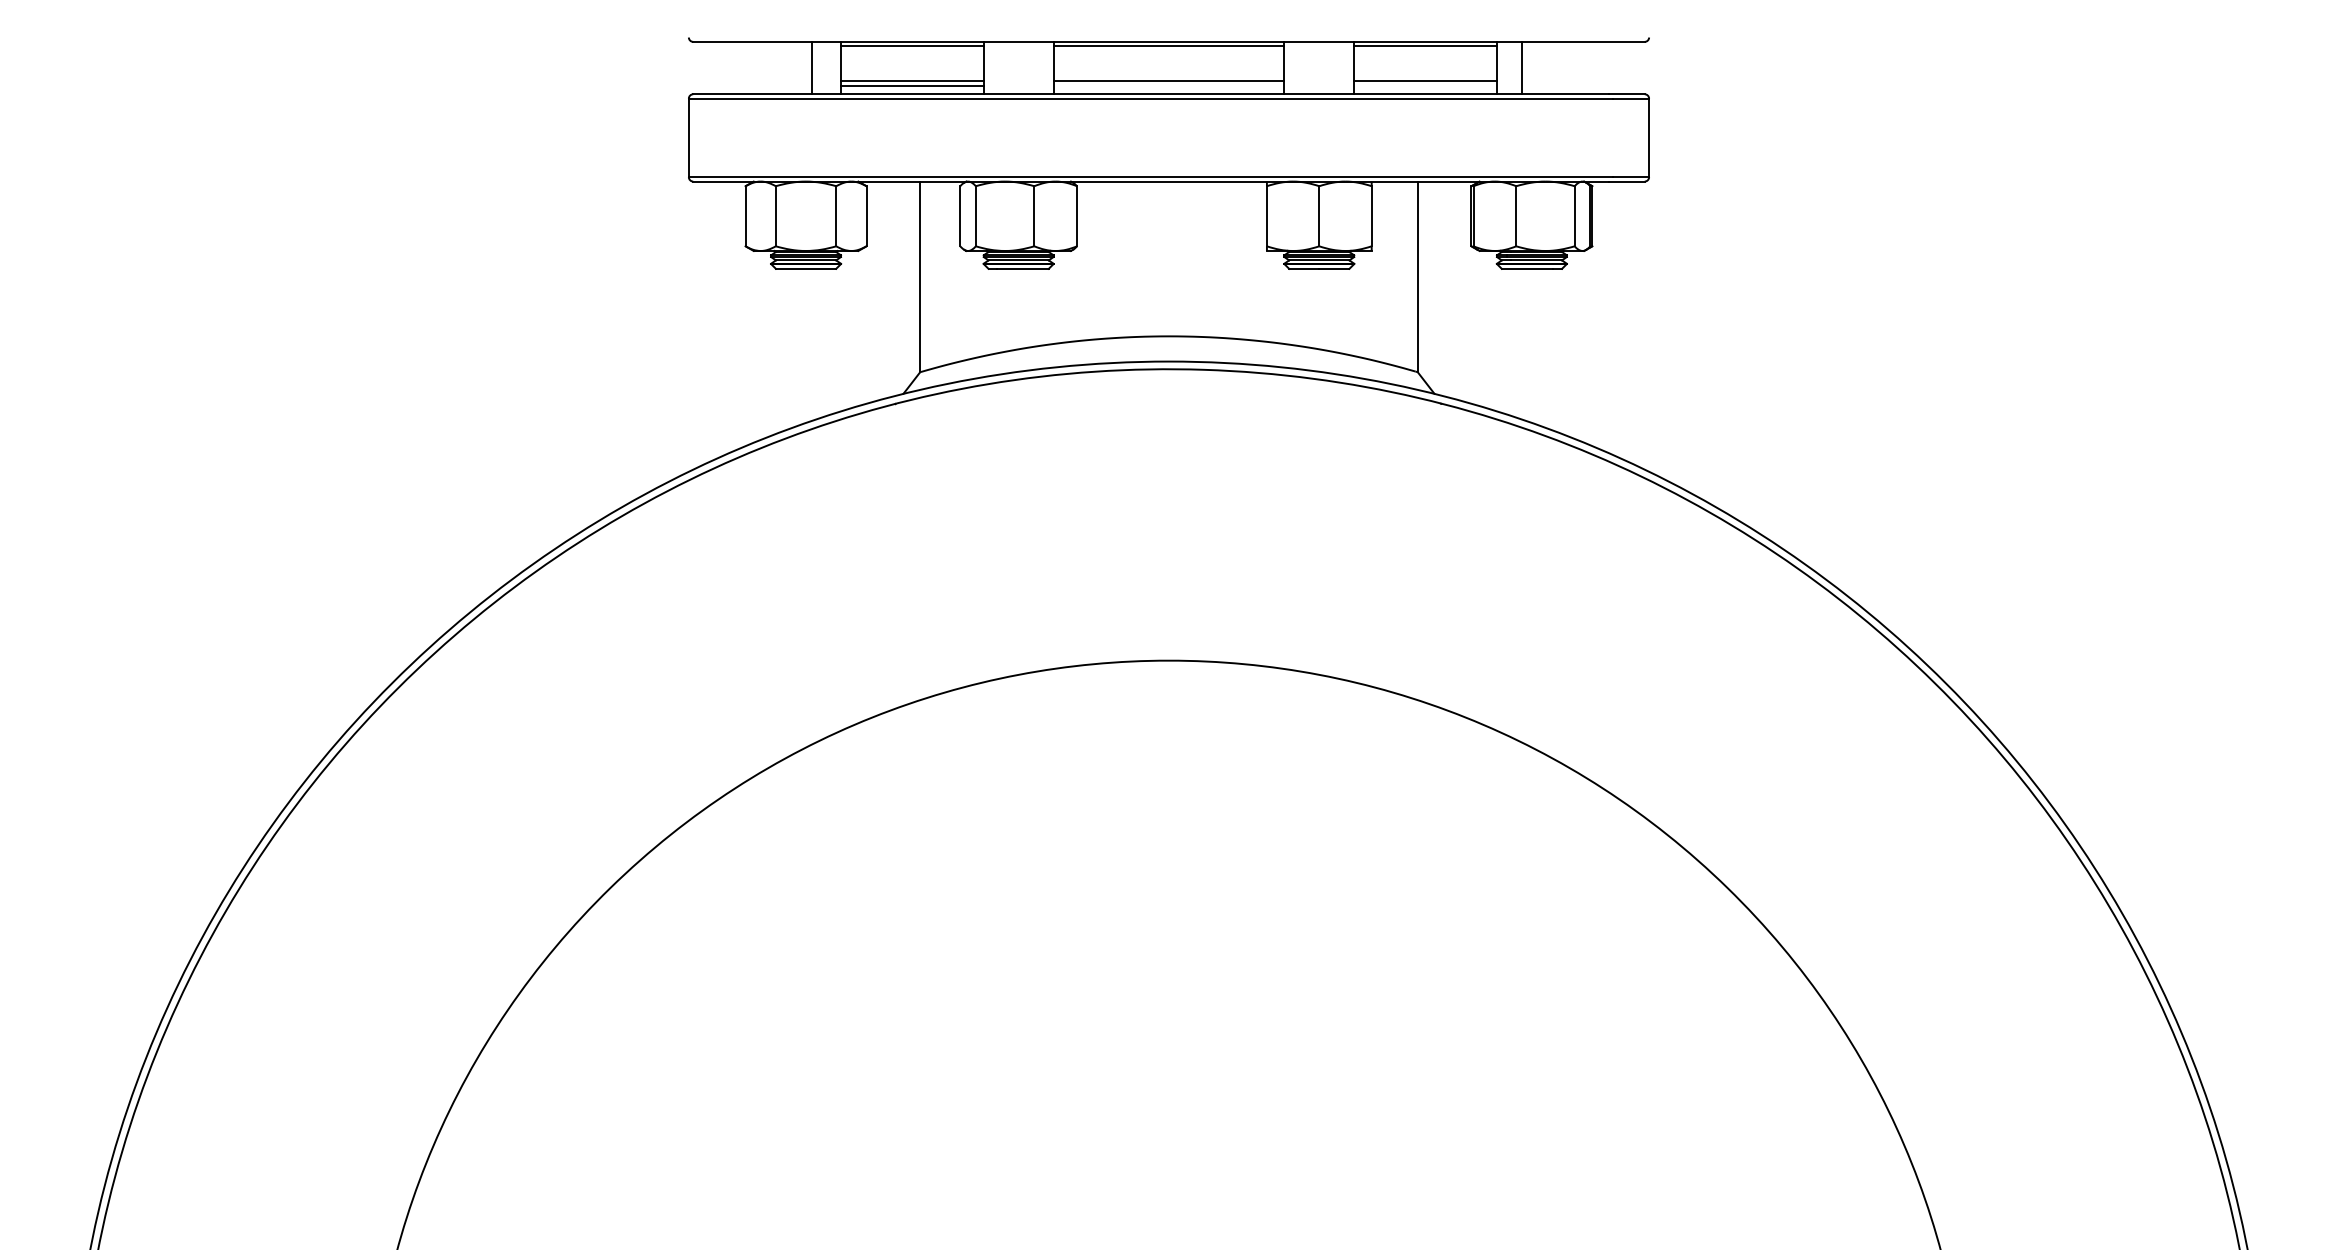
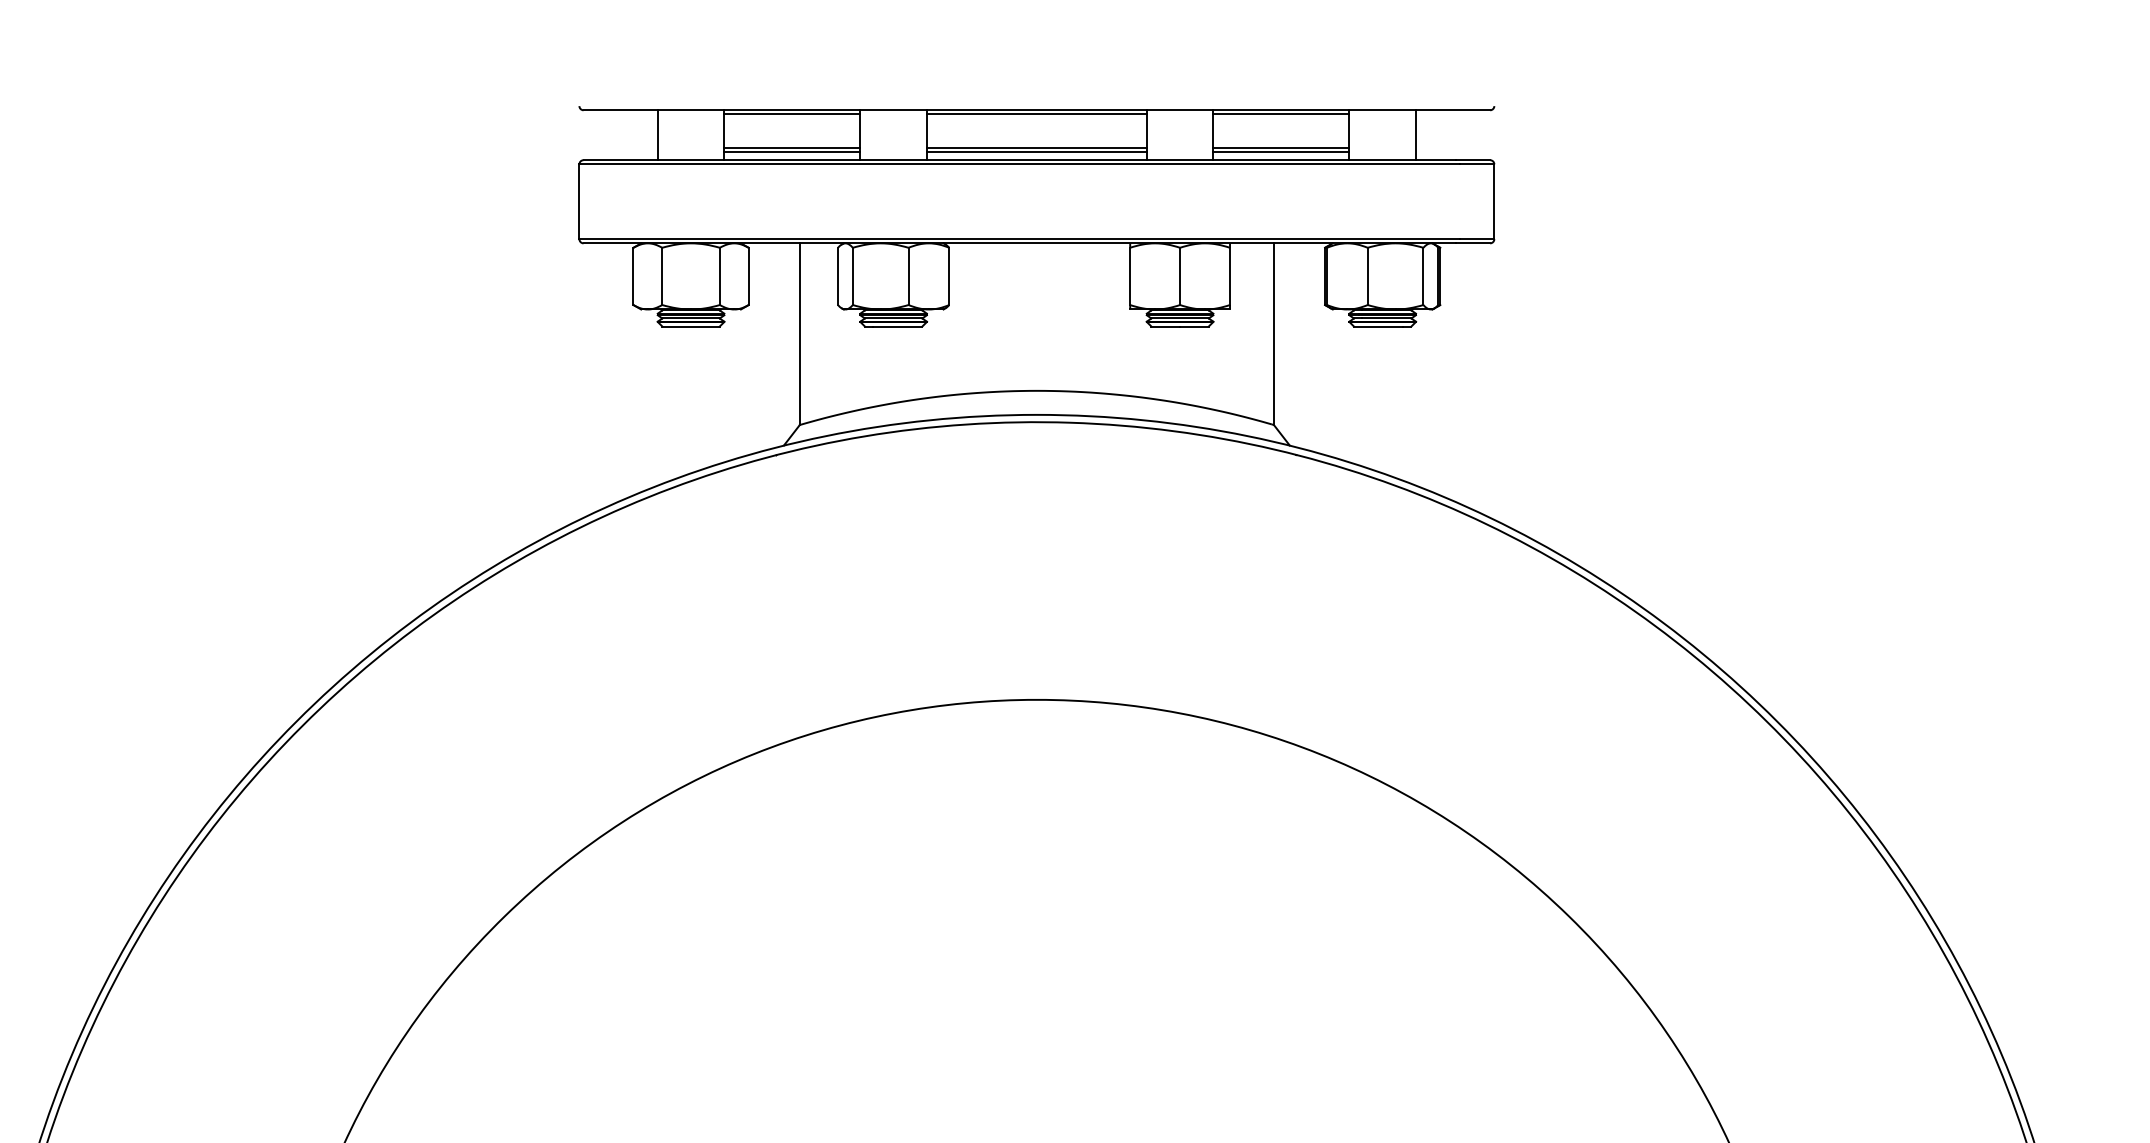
line: (812, 67) -> (658, 134), moved
line: (1521, 67) -> (1415, 134), moved
line: (1168, 85) -> (1036, 151), added
line: (1425, 85) -> (1281, 151), added

